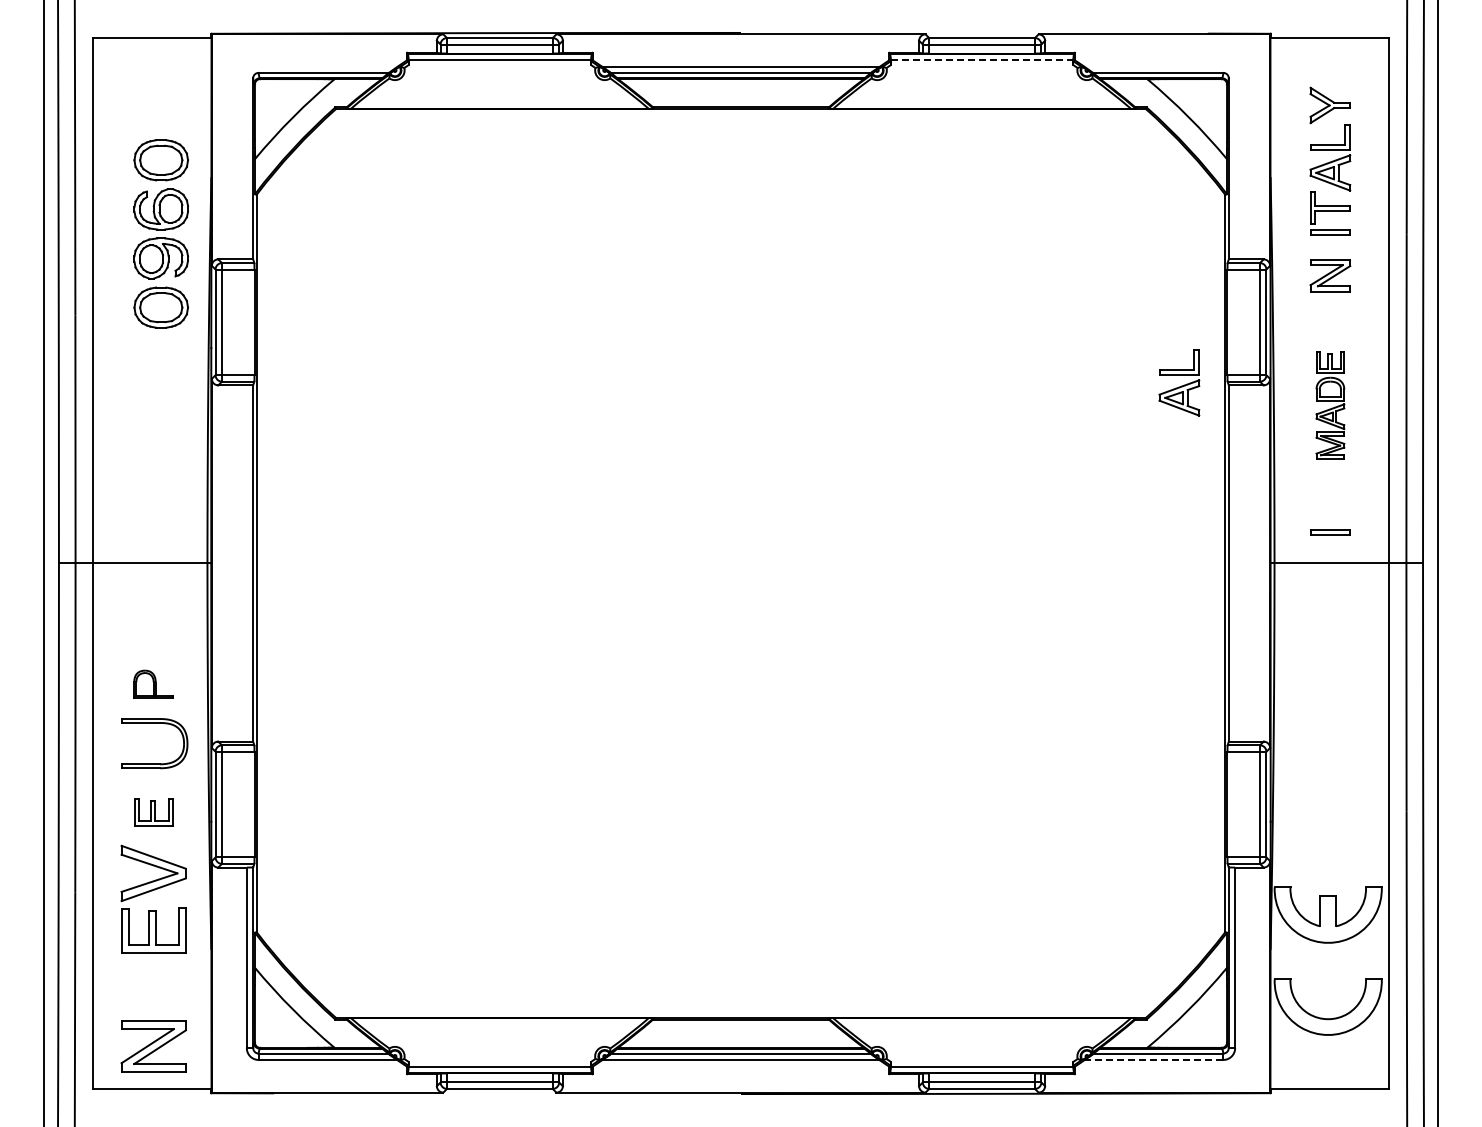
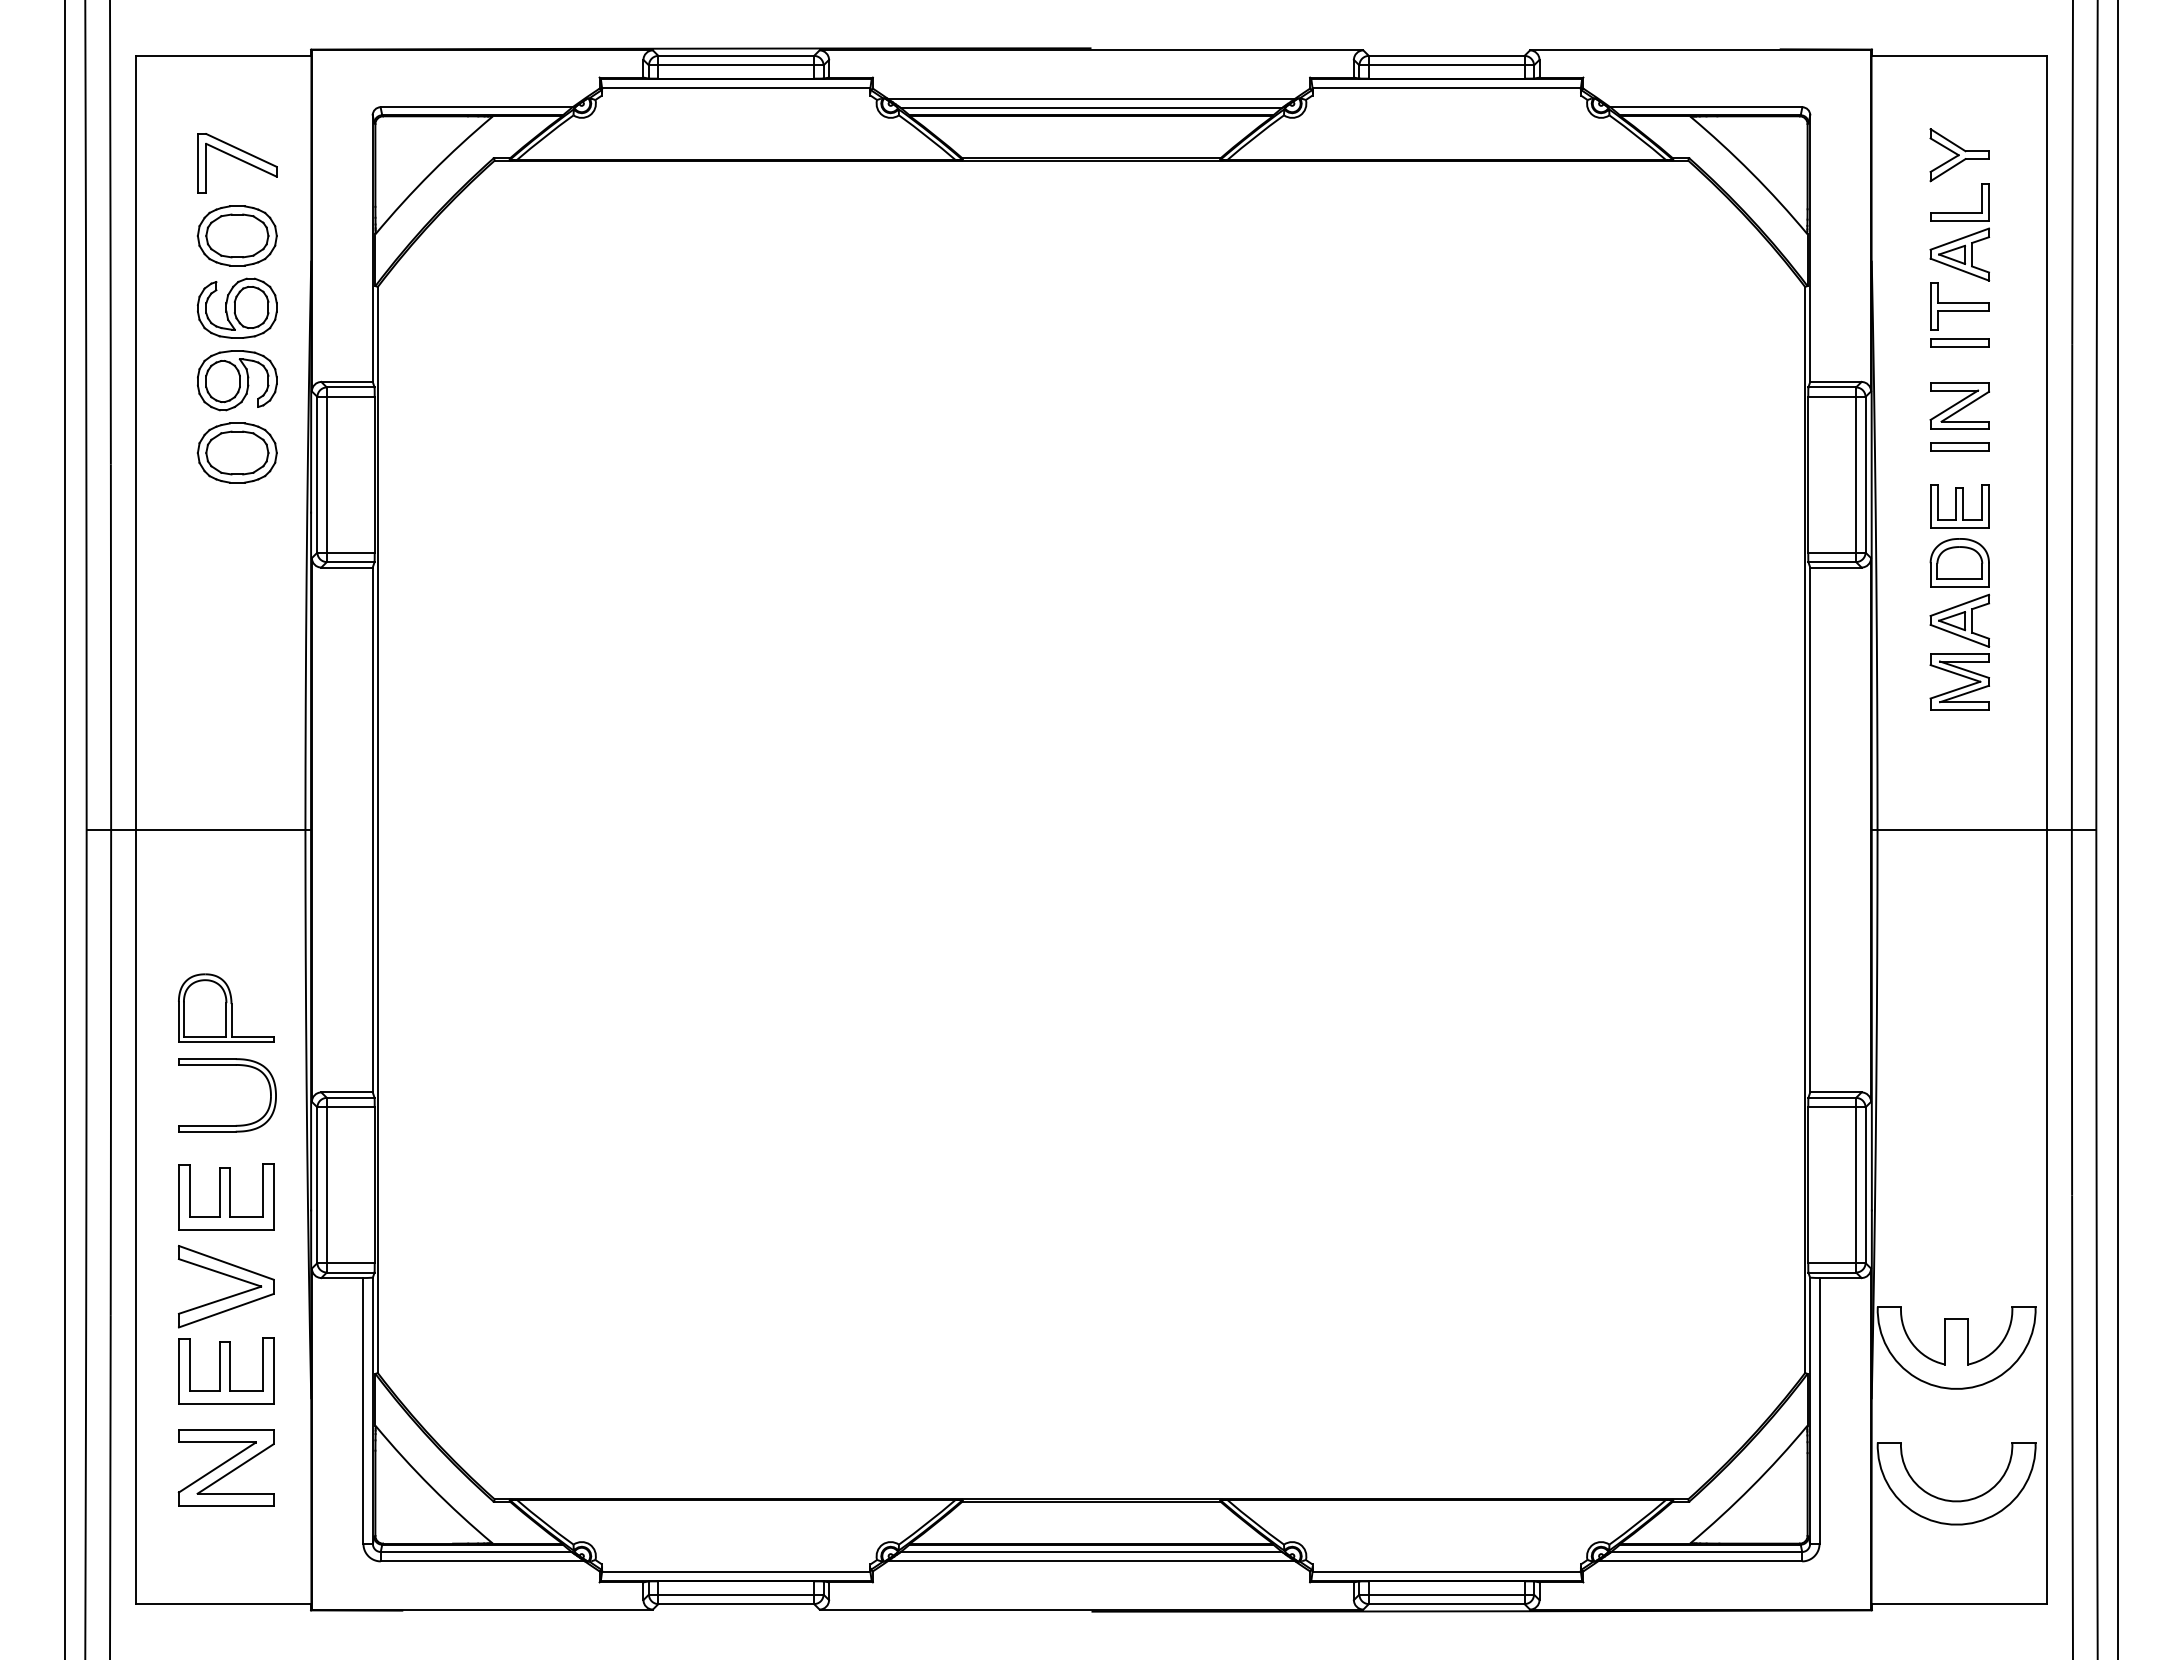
line: (982, 59) -> (1447, 87), dashed -> solid
part: (160, 110) -> (236, 162), added
part: (1179, 382) -> (1737, 563), removed
part: (1330, 405) -> (1960, 597), size x1.43
part: (1330, 532) -> (1960, 446), moved
part: (153, 684) -> (225, 1008), size x1.67
part: (153, 812) -> (225, 1196), size x1.67
part: (153, 1046) -> (225, 1467), moved
line: (1153, 1059) -> (1699, 1560), dashed -> solid

